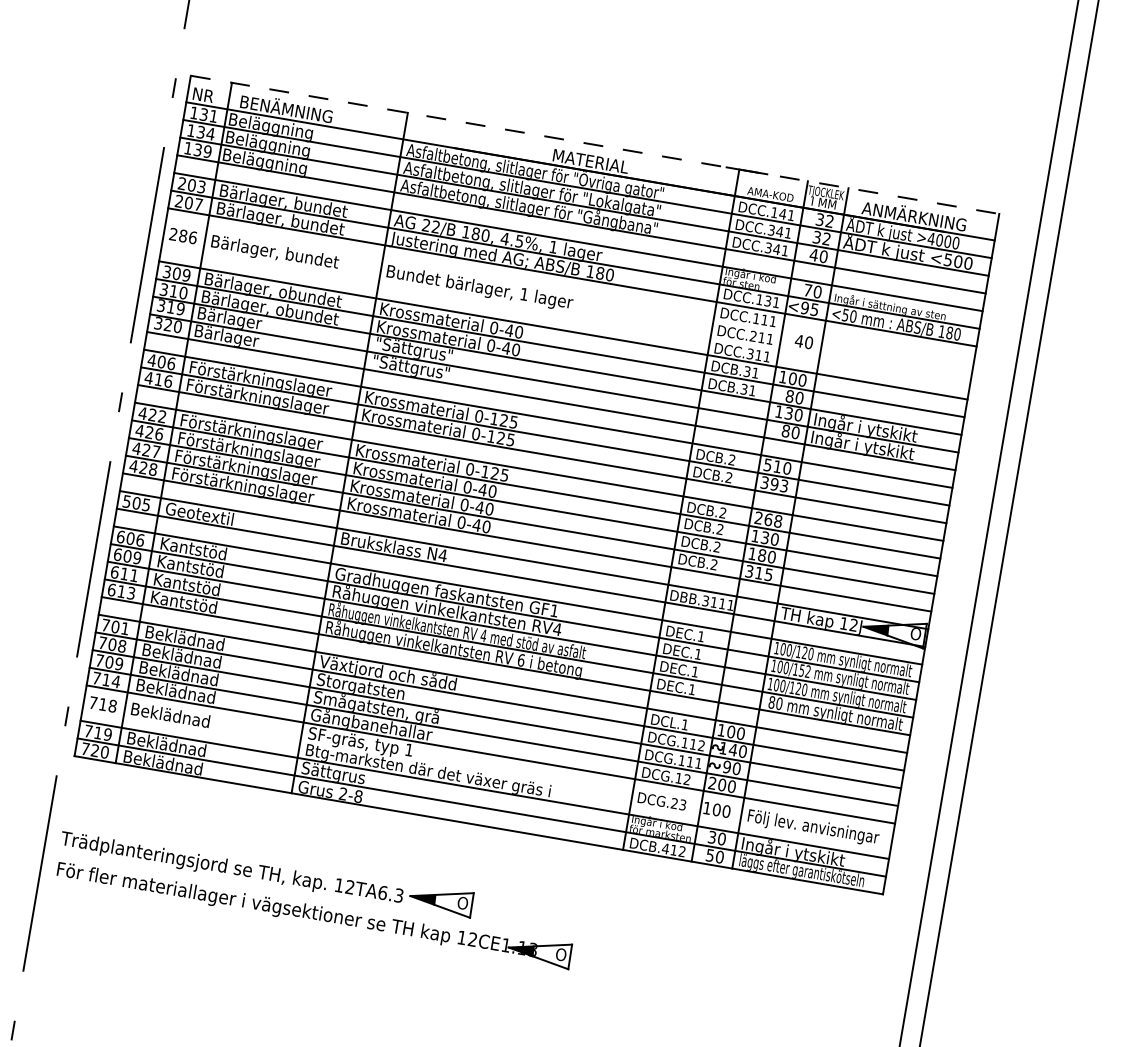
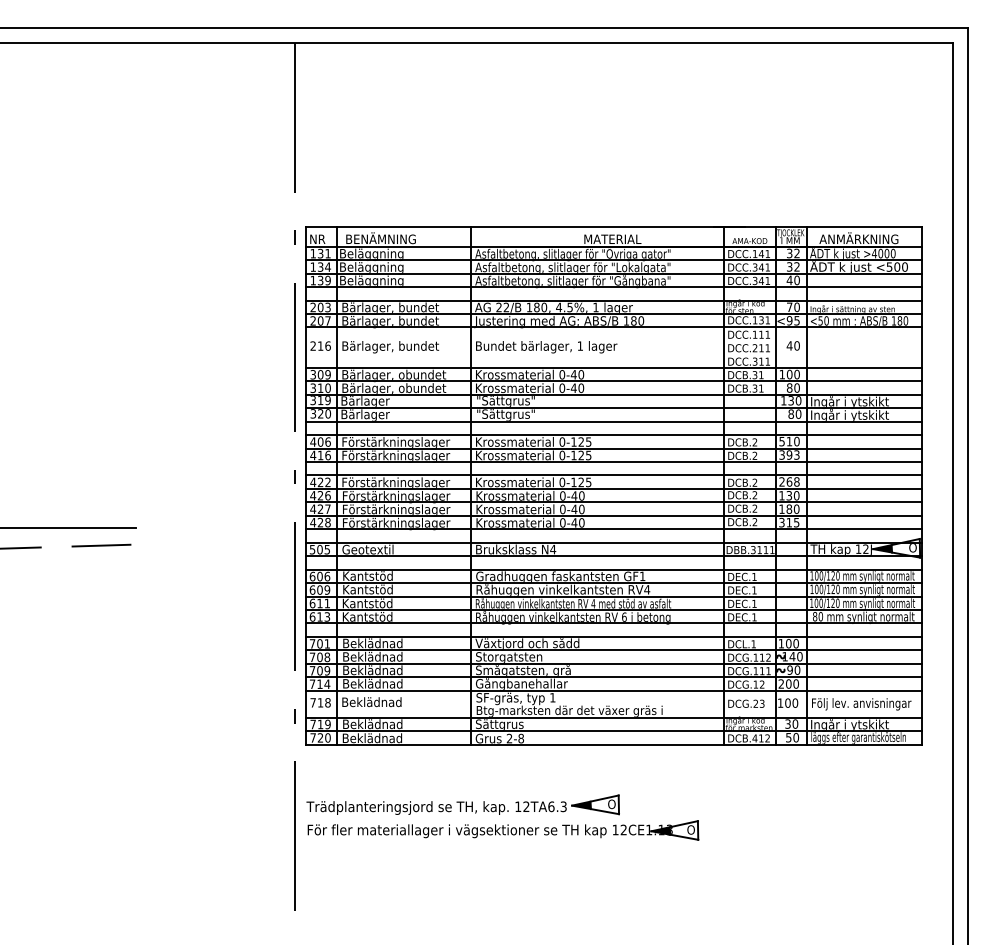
line: (594, 144) -> (613, 226), dashed -> solid
text: (183, 235) -> (320, 345), 286 -> 216
text: (804, 671) -> (835, 589), 100/152 -> 100/120

